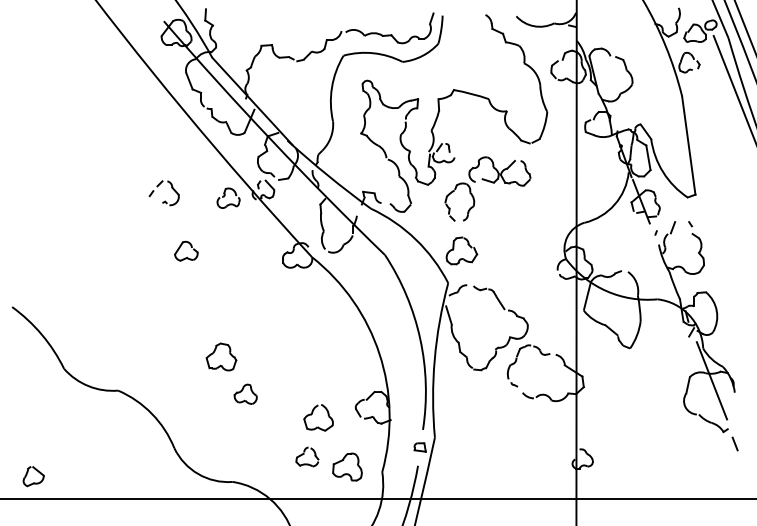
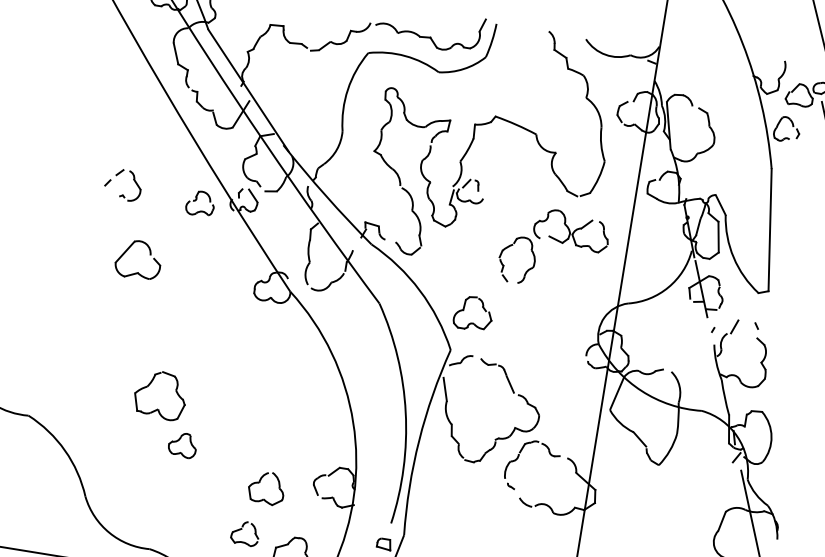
part: (489, 182) -> (557, 241), moved
part: (186, 250) -> (139, 258), size x1.6
part: (221, 356) -> (160, 394), size x1.4

